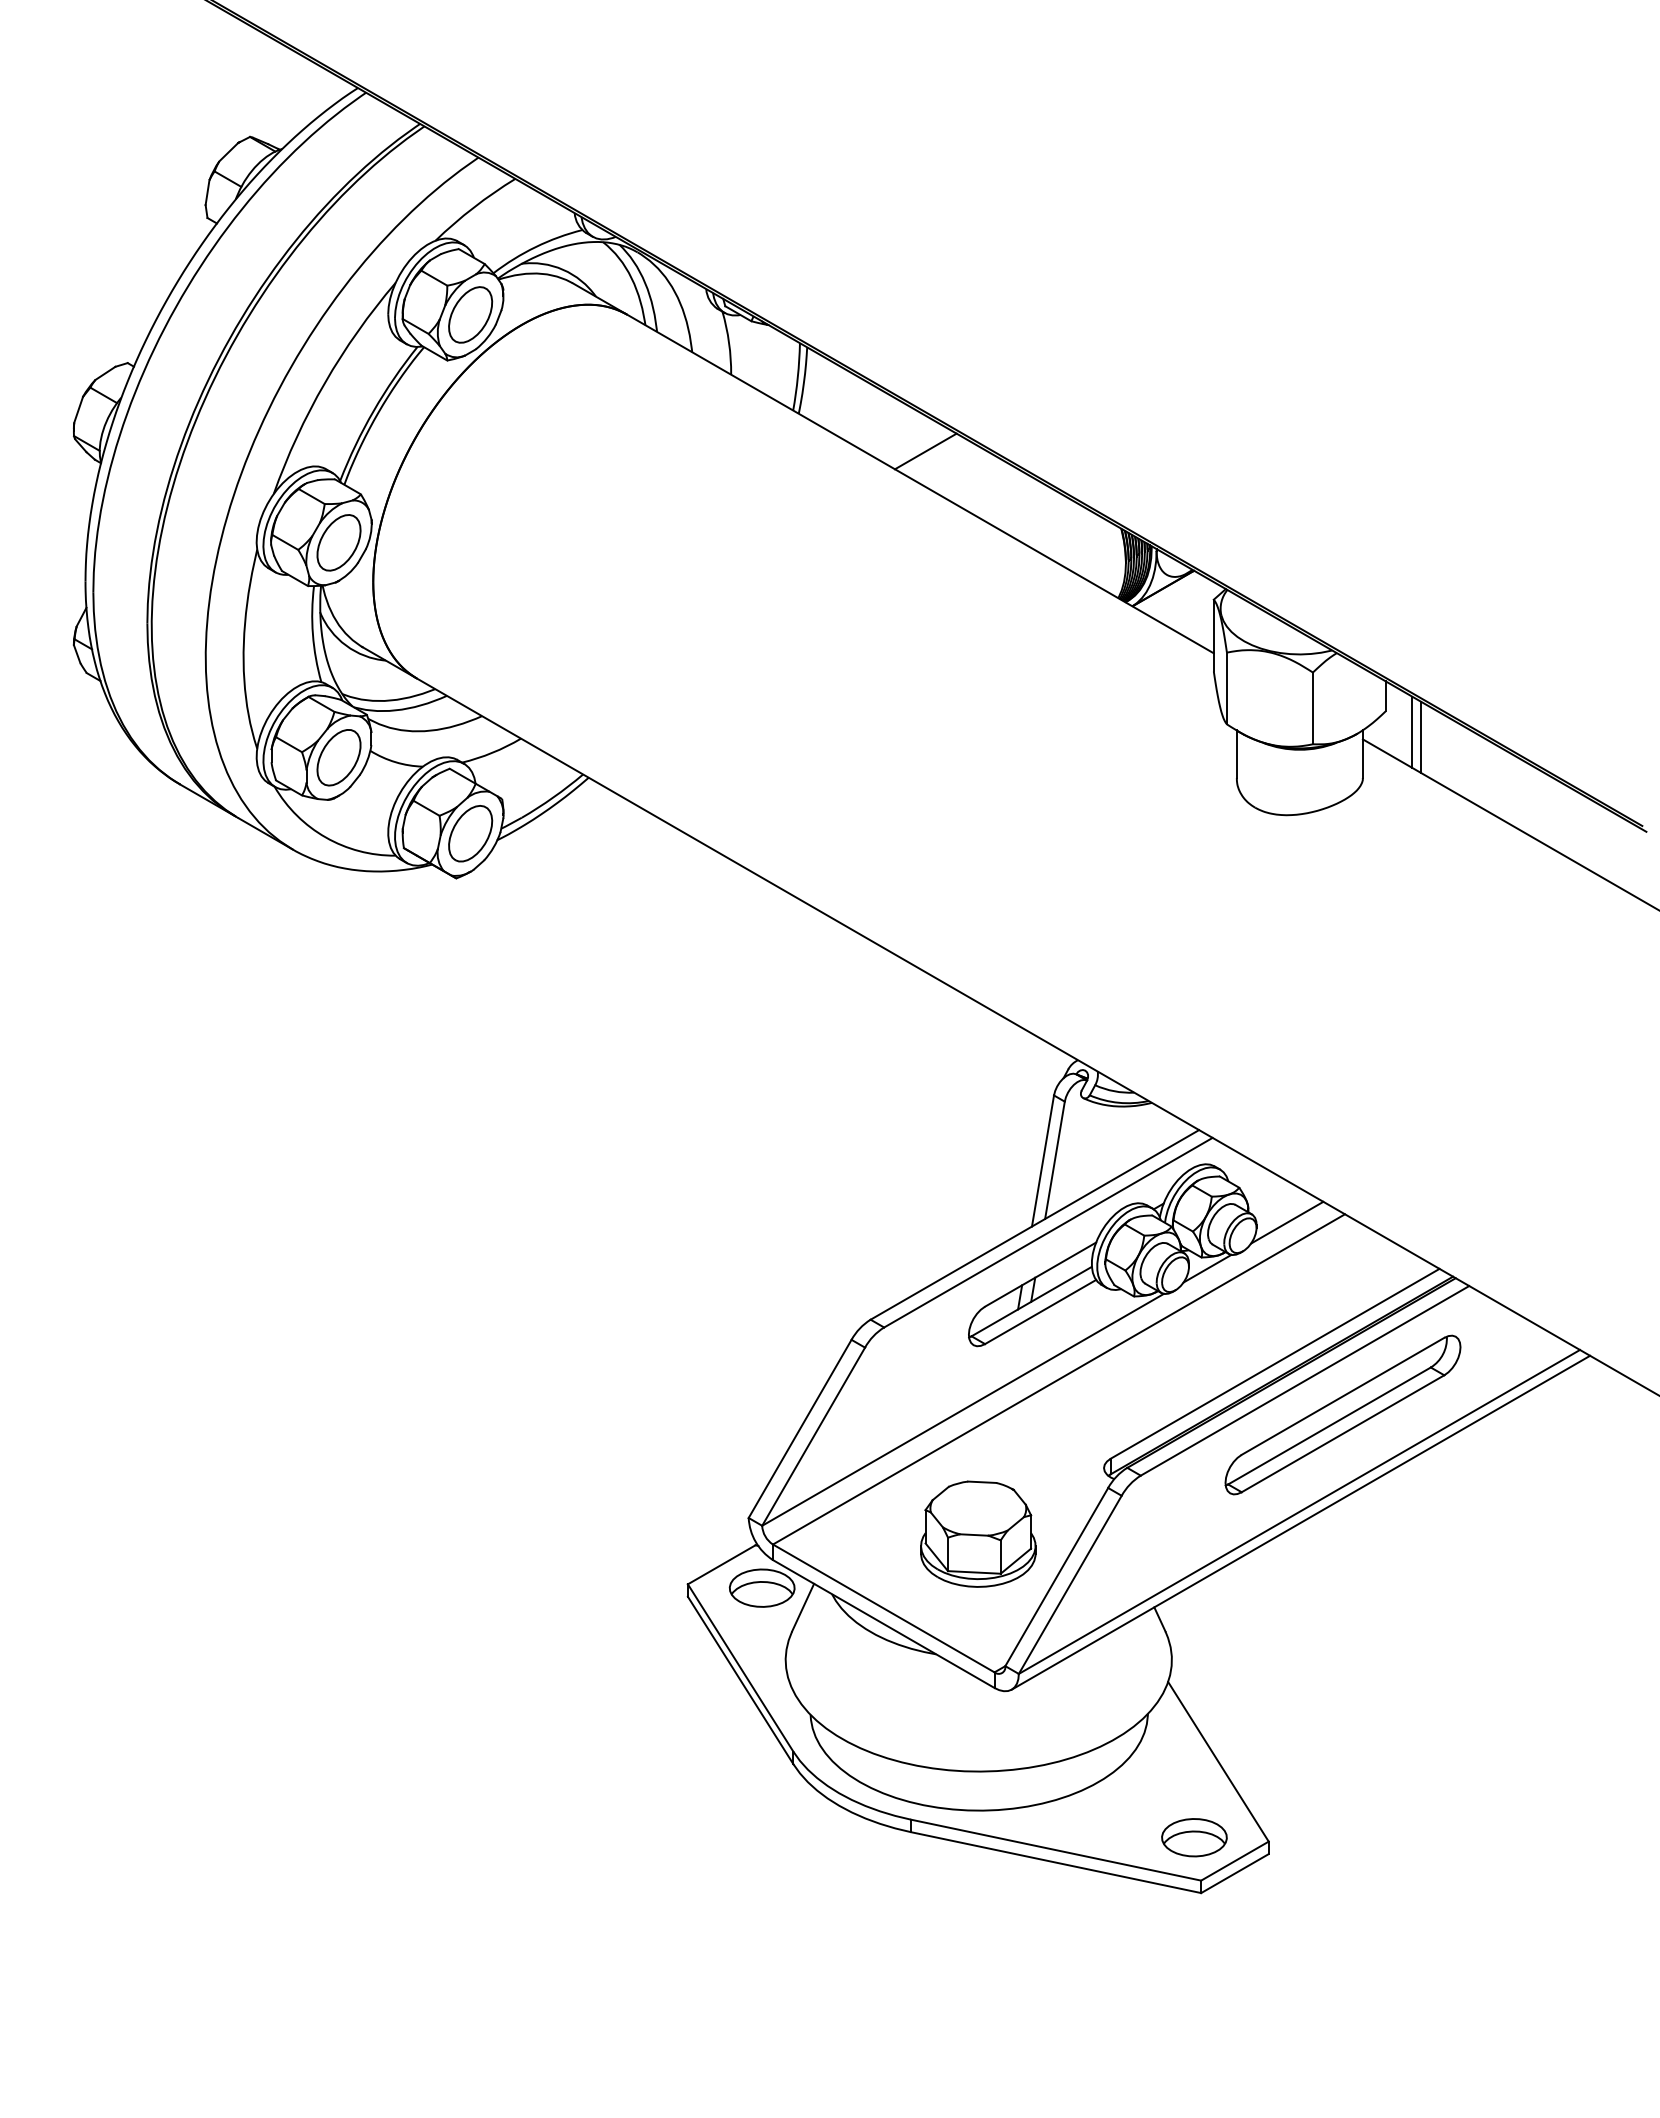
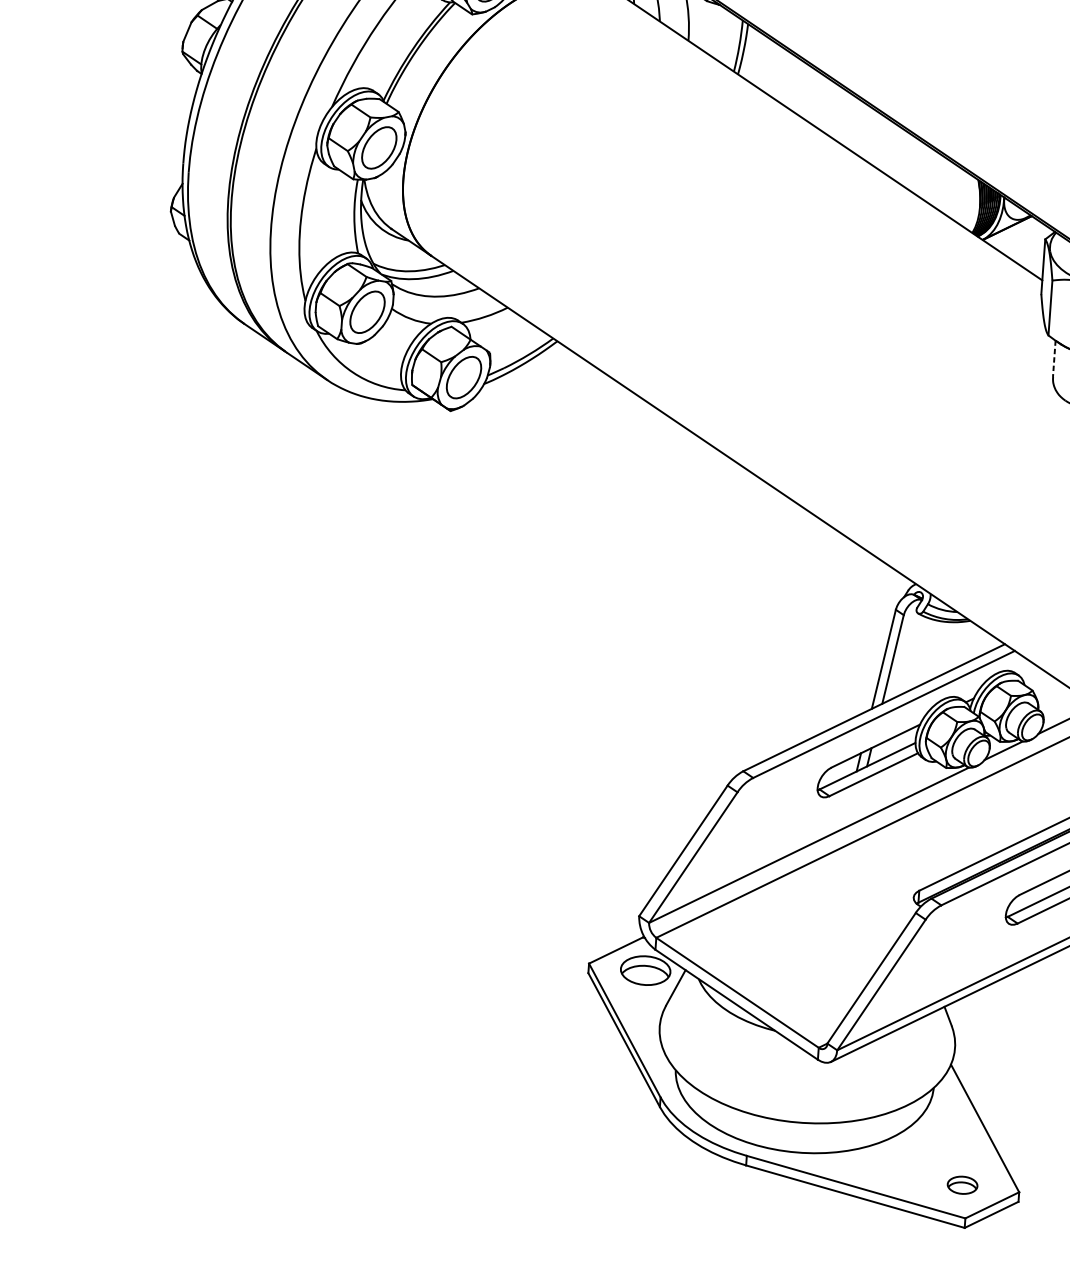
line: (925, 451) -> (832, 110), removed
line: (1236, 754) -> (1054, 359), solid -> dashed
part: (978, 1533) -> (814, 940), removed
part: (1194, 1837) -> (962, 1185), size x0.6

